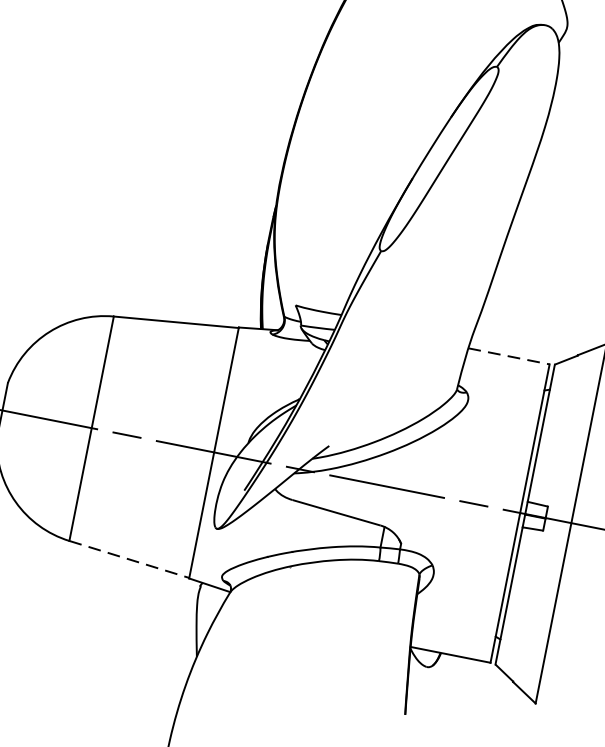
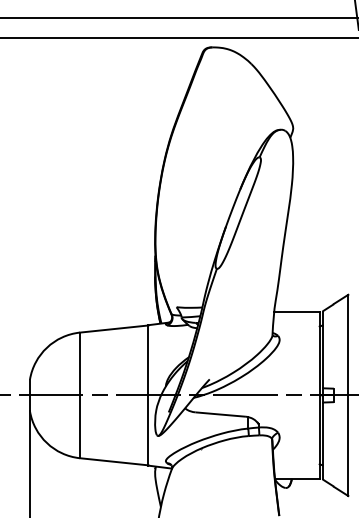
line: (508, 355) -> (296, 311), dashed -> solid
line: (130, 559) -> (114, 461), dashed -> solid

